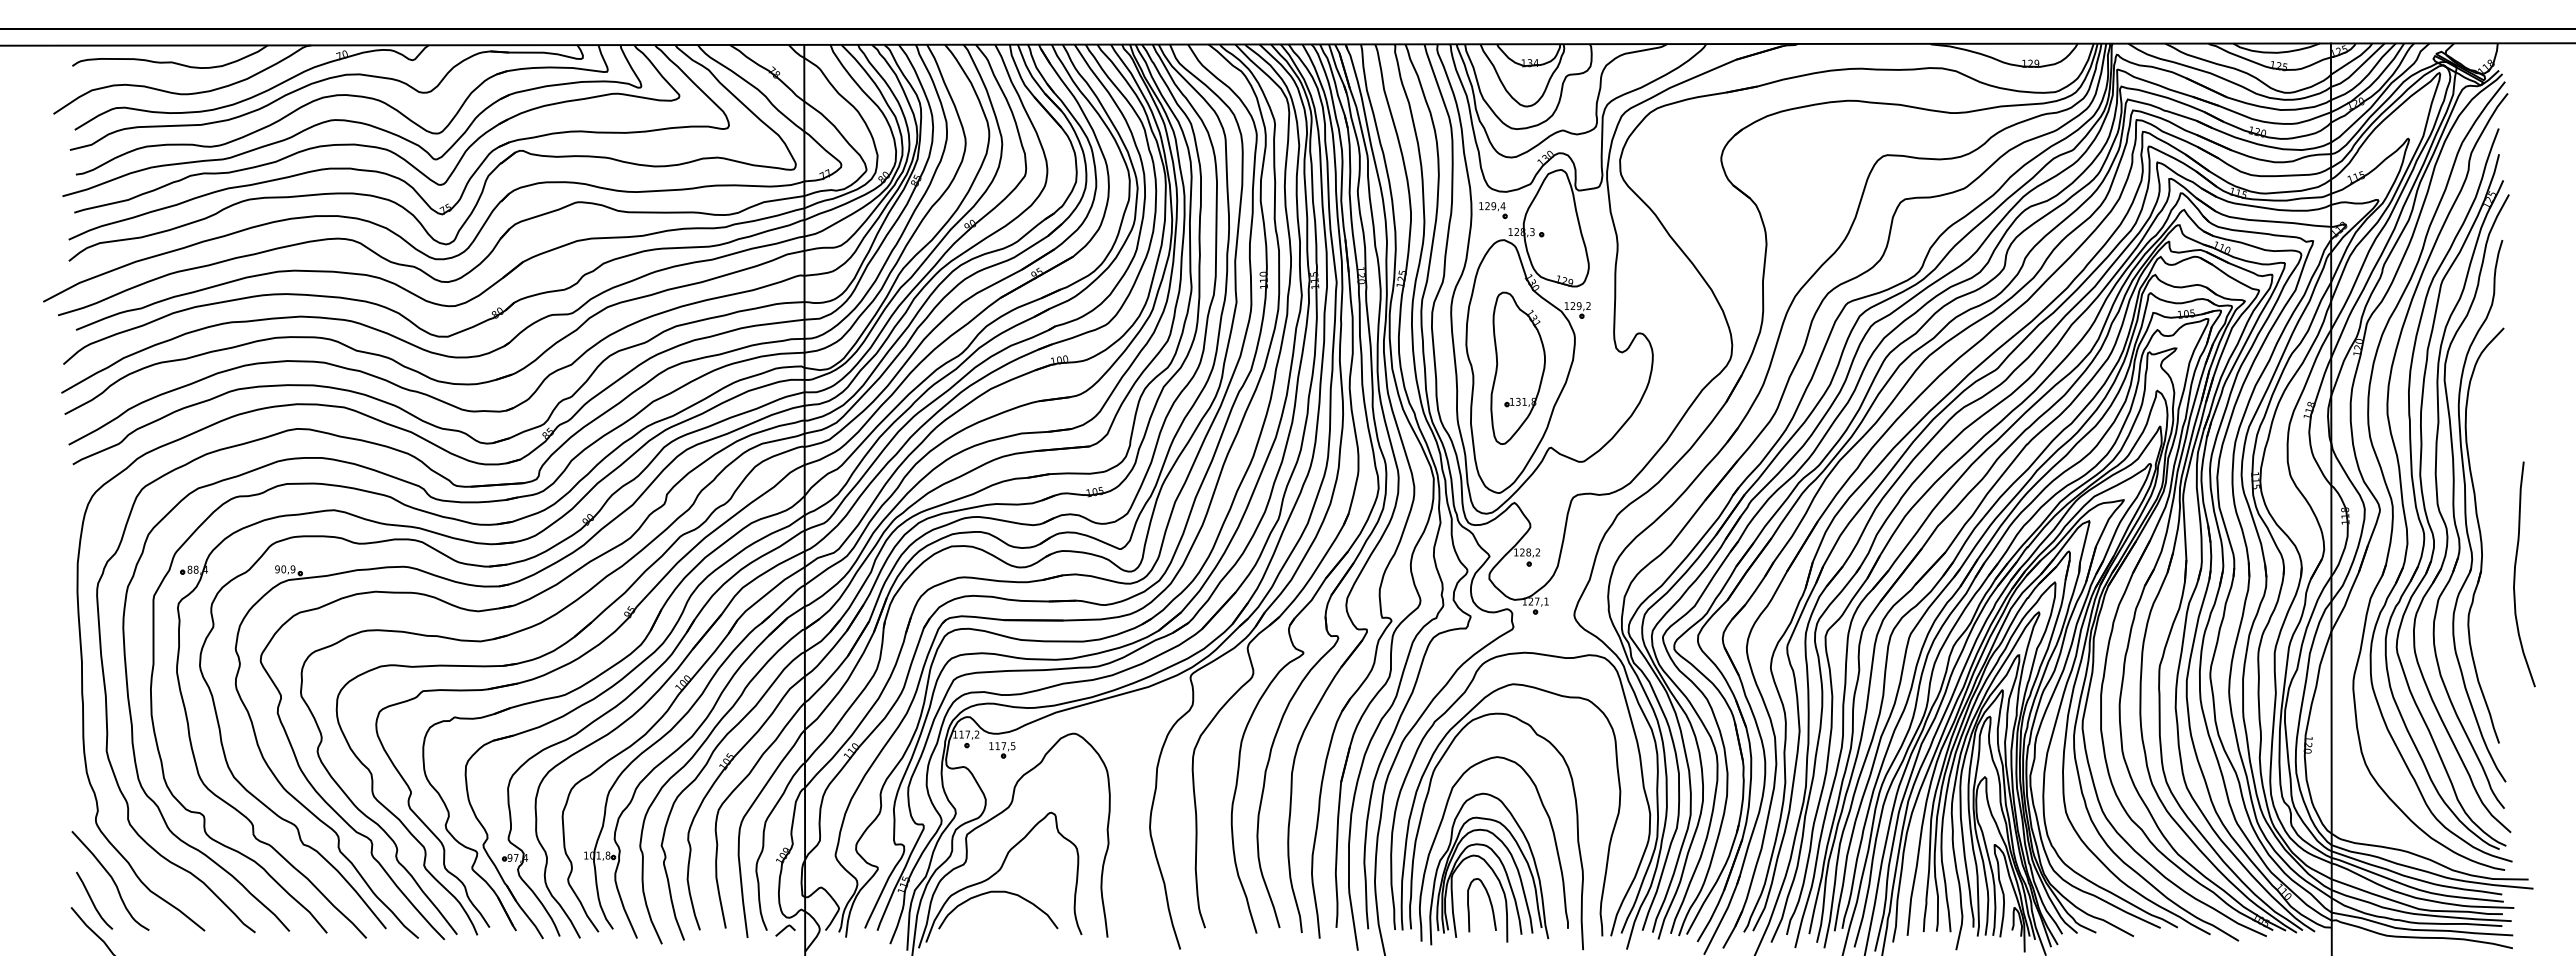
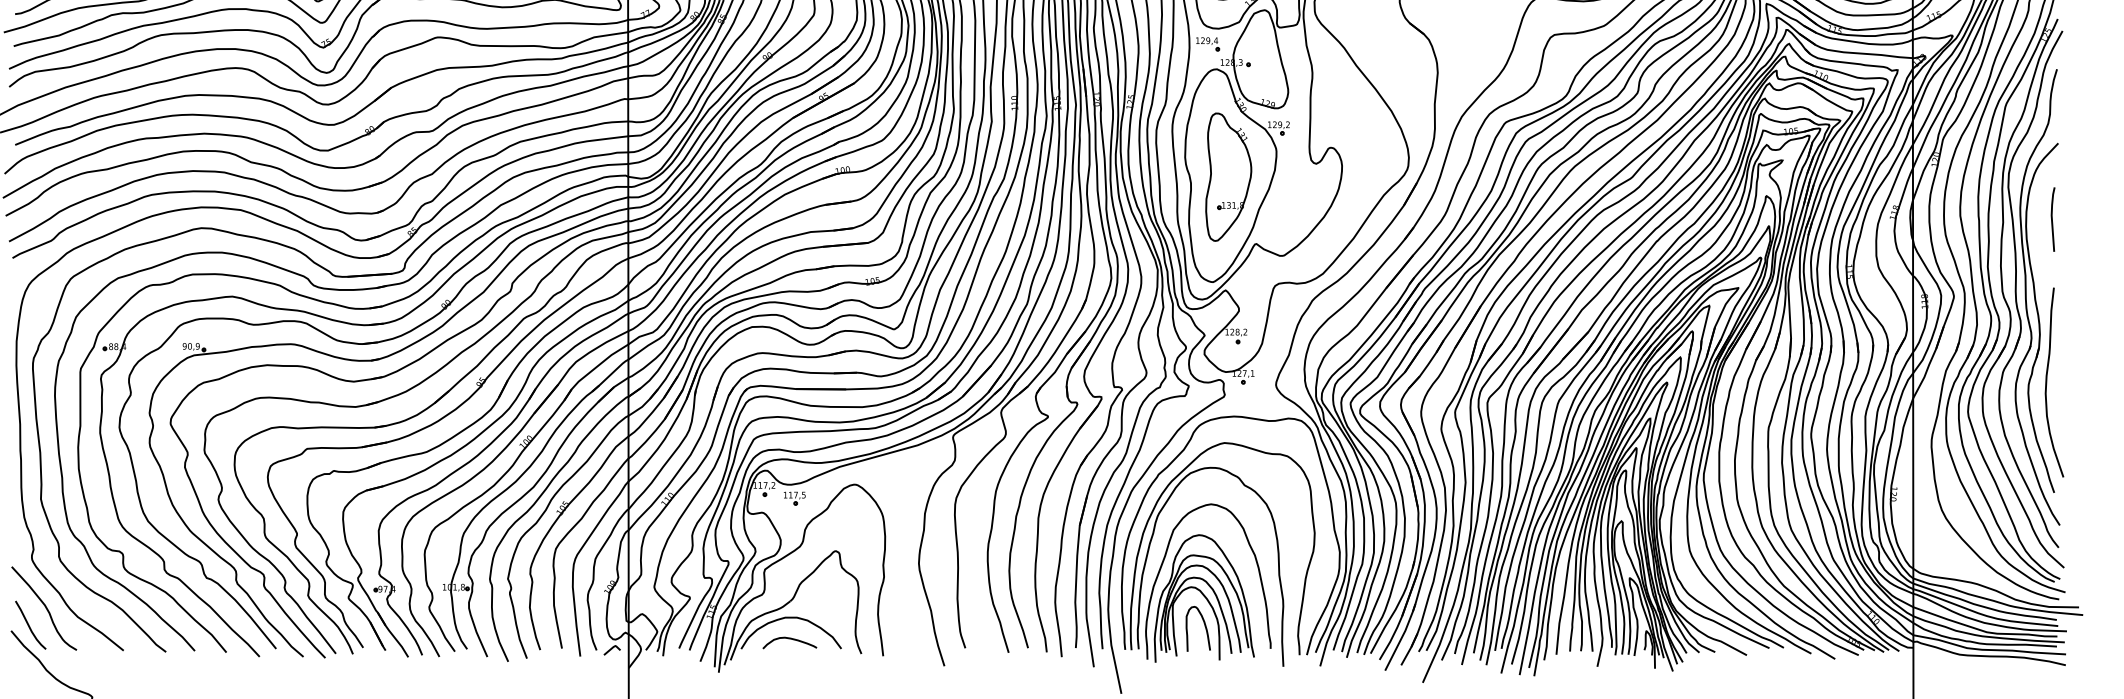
line: (2497, 418) -> (2052, 219), added
curve: (2515, 574) -> (2046, 382), moved
curve: (996, 917) -> (789, 639), added

